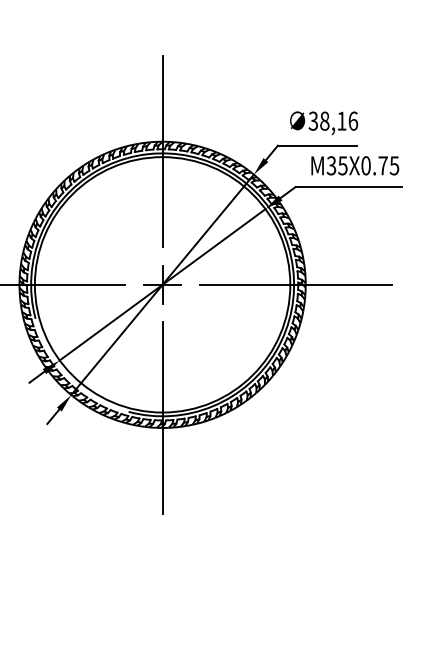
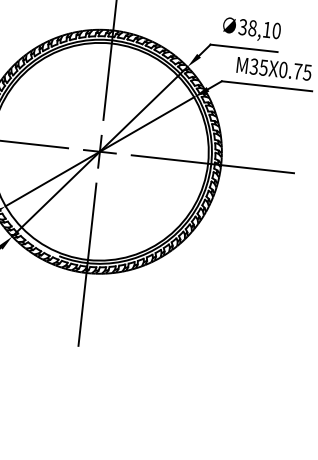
text: (353, 120) -> (276, 30), 38,16 -> 38,10

